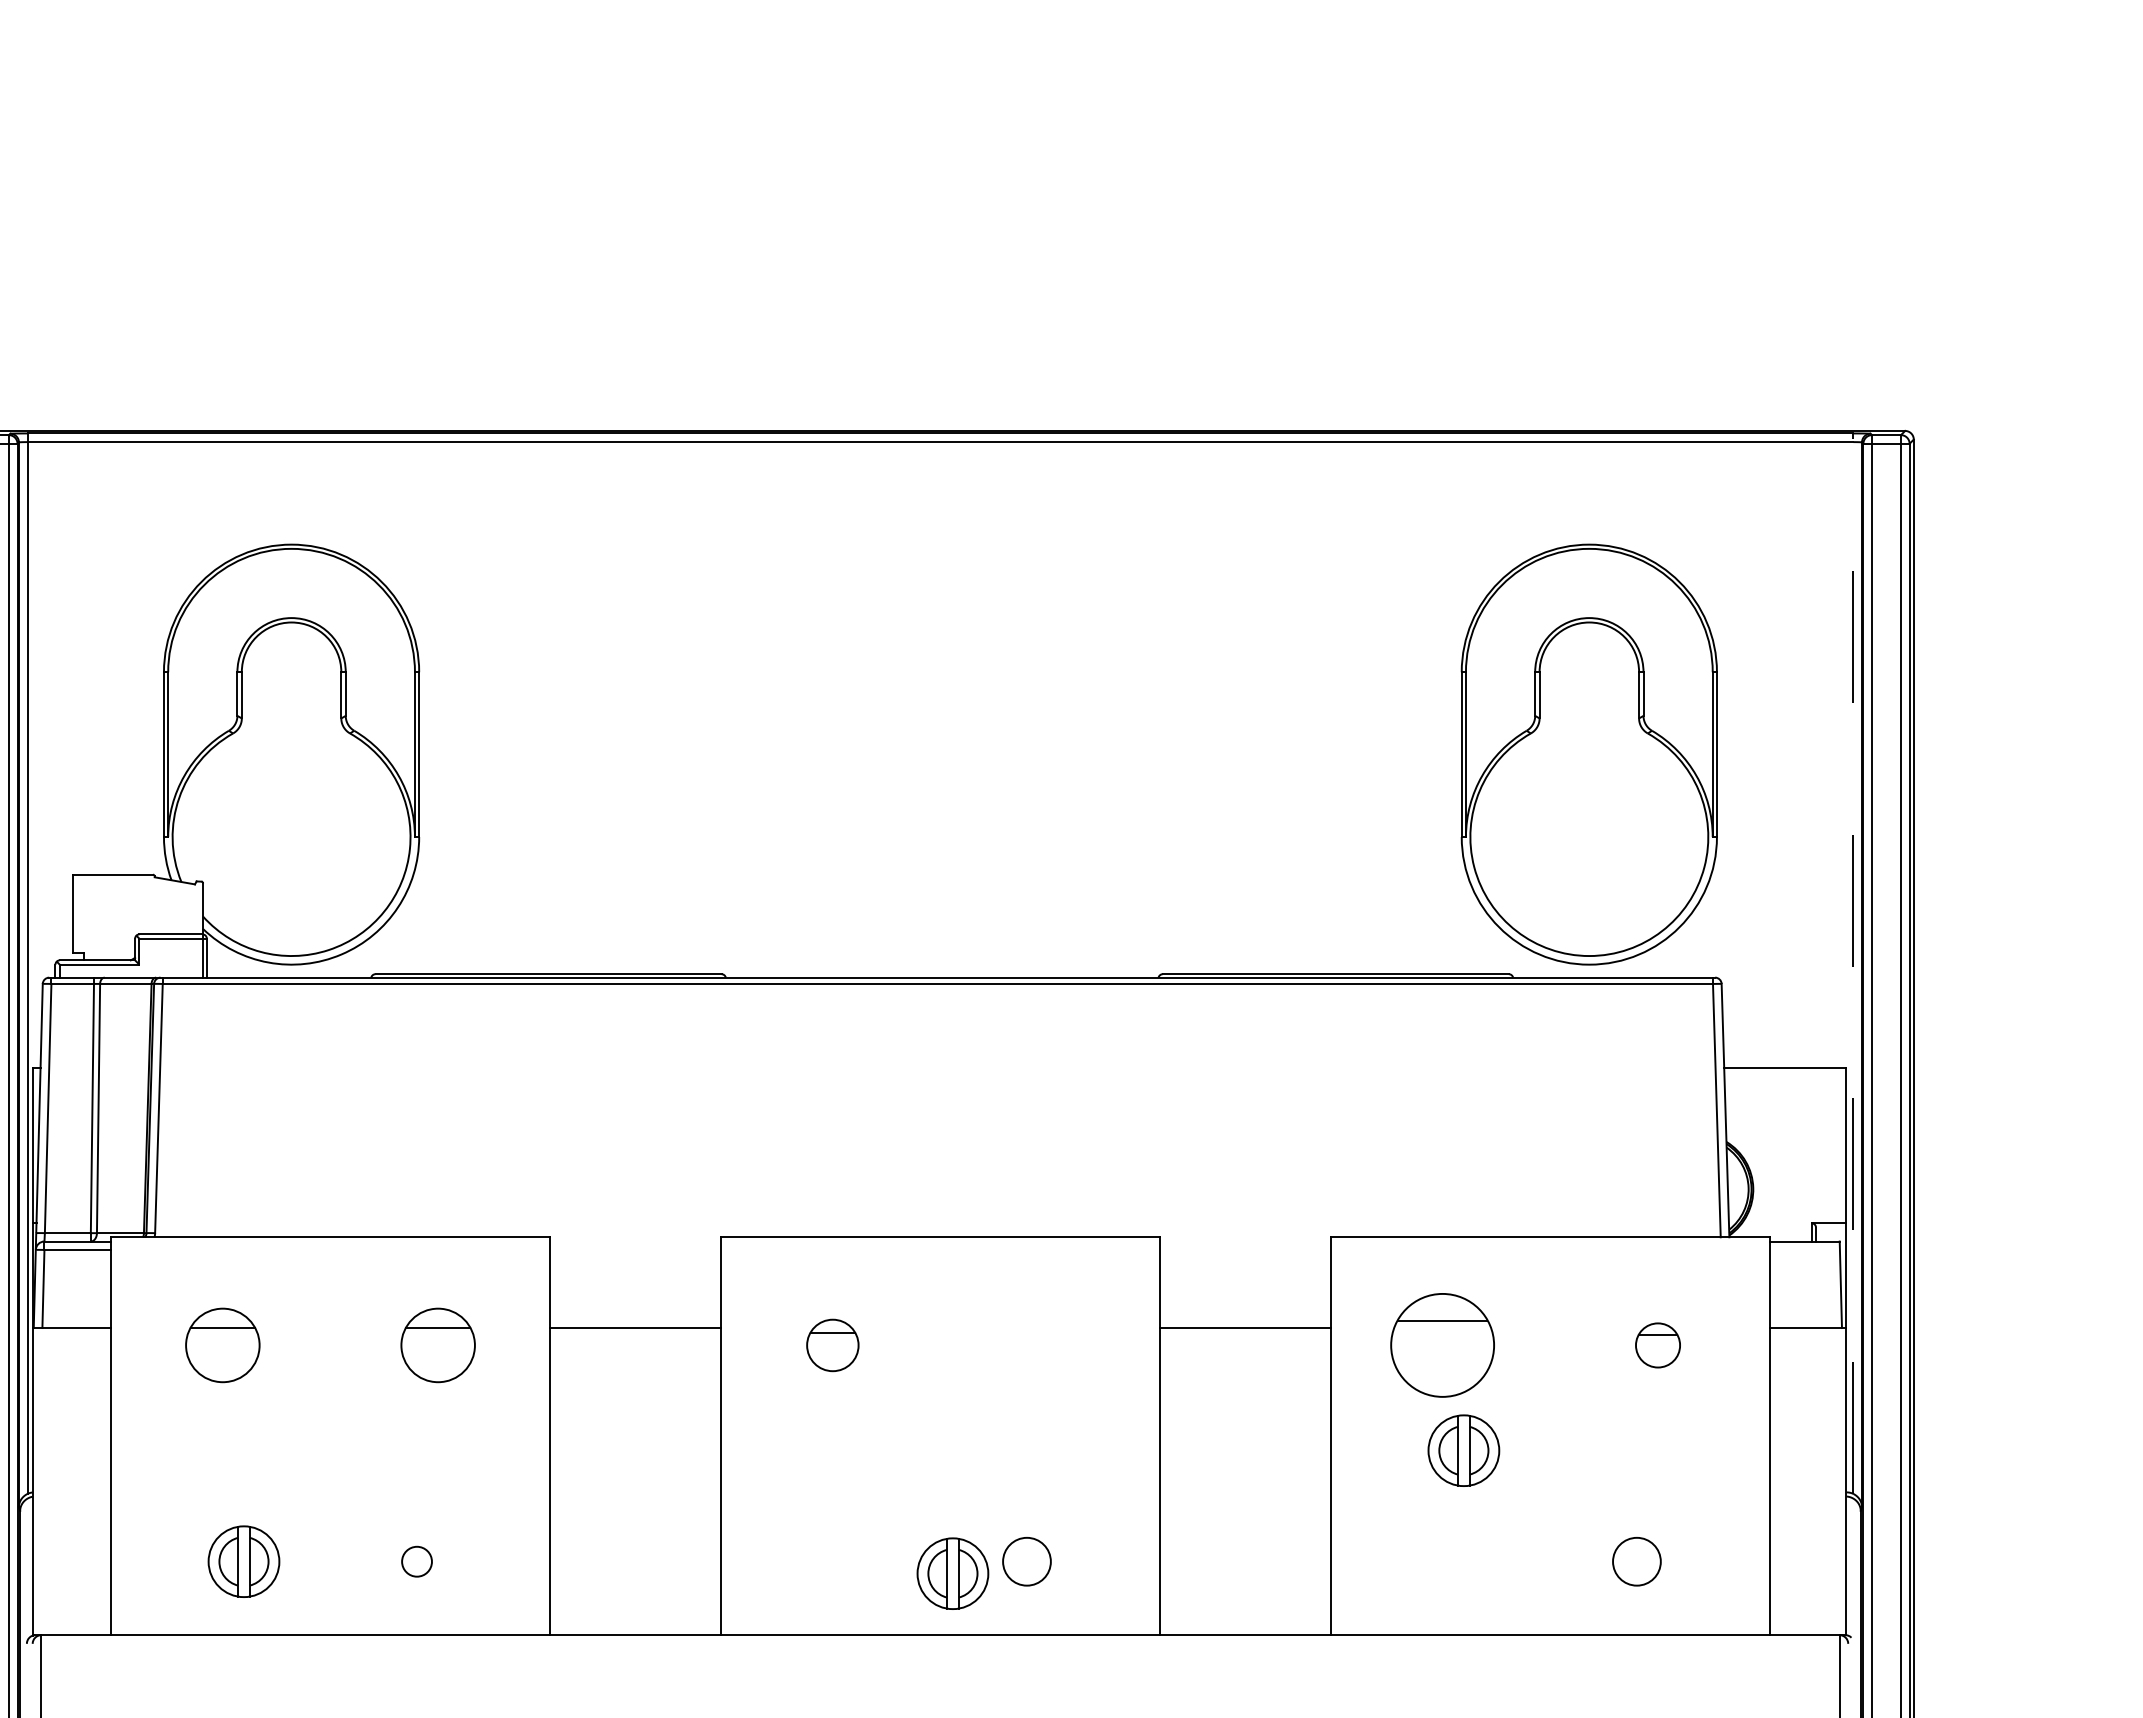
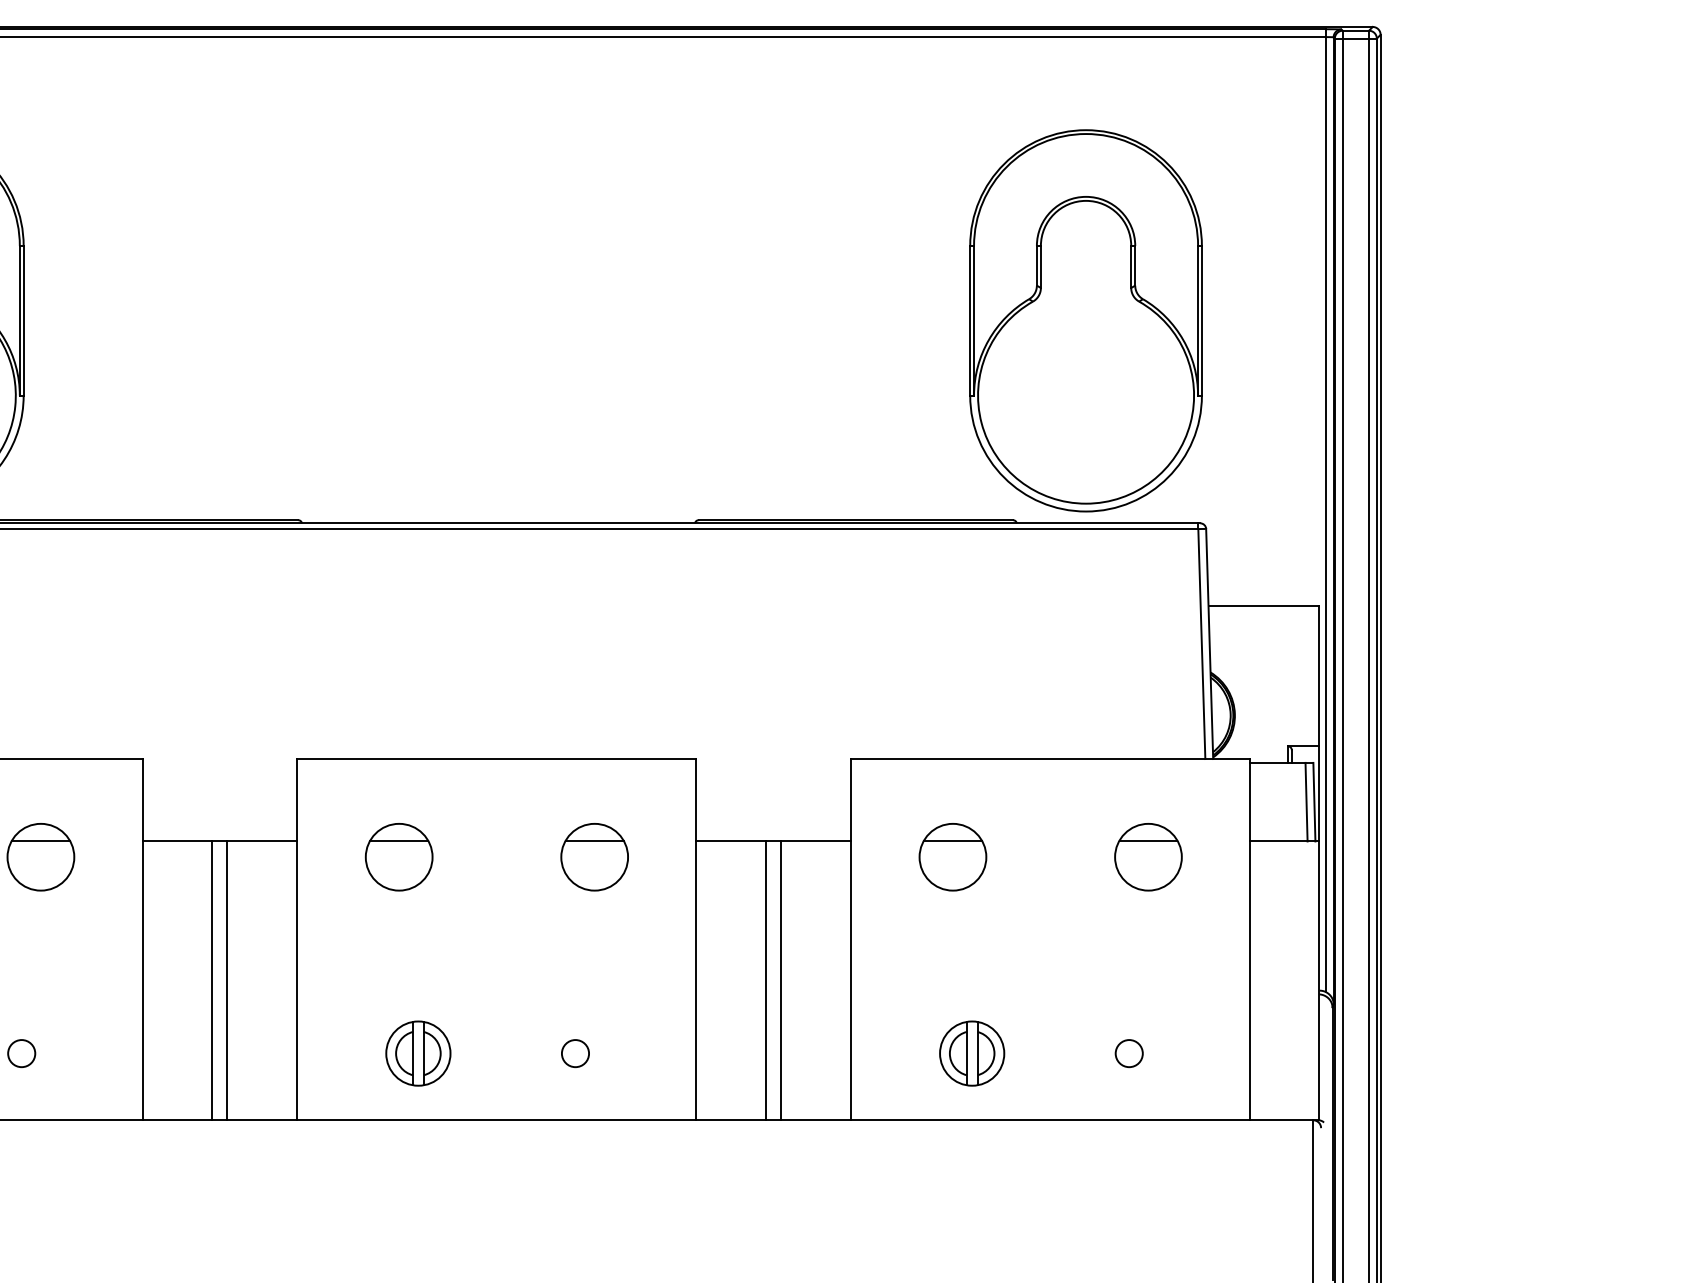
line: (1853, 963) -> (1325, 510), dashed -> solid
line: (1832, 1284) -> (1306, 801), added
part: (832, 1345) -> (398, 857), size x1.43
part: (1047, 1345) -> (594, 857), added
part: (1442, 1345) -> (952, 857), size x0.71
part: (1657, 1345) -> (1147, 857), size x1.67
part: (1463, 1450) -> (971, 1053), moved
line: (626, 1481) -> (211, 980), added
line: (642, 1481) -> (226, 980), added
line: (1236, 1481) -> (765, 980), added
line: (1252, 1481) -> (780, 980), added
circle: (1026, 1561) -> (575, 1053), size x0.62
circle: (1636, 1561) -> (1128, 1053), size x0.62
part: (952, 1573) -> (417, 1053), moved

